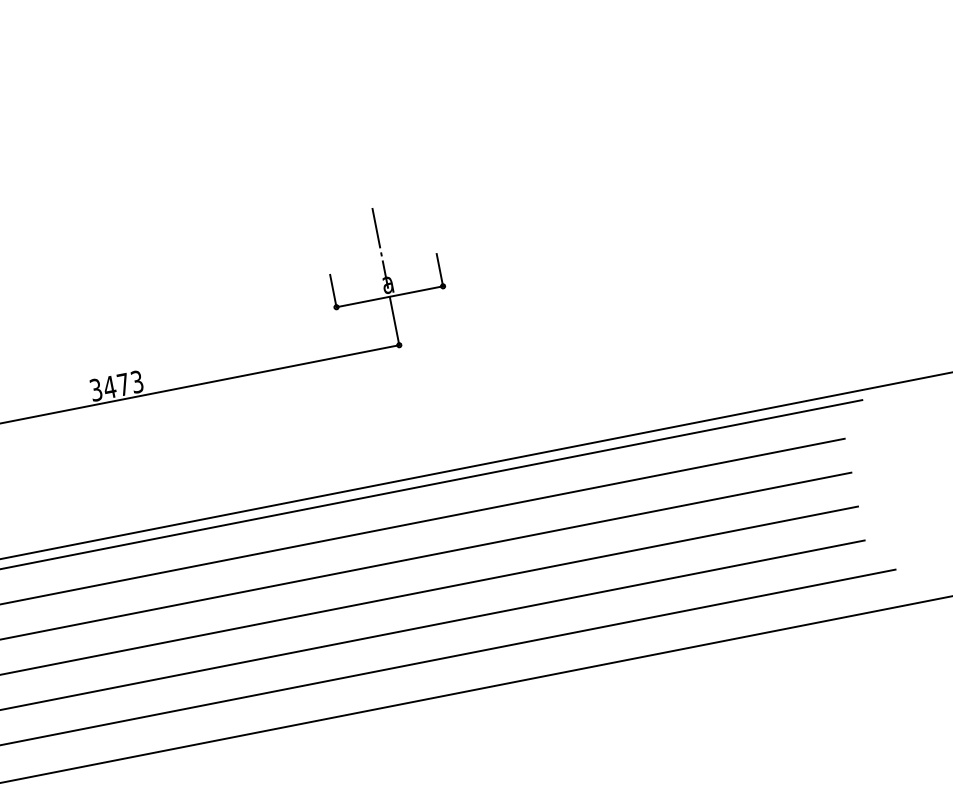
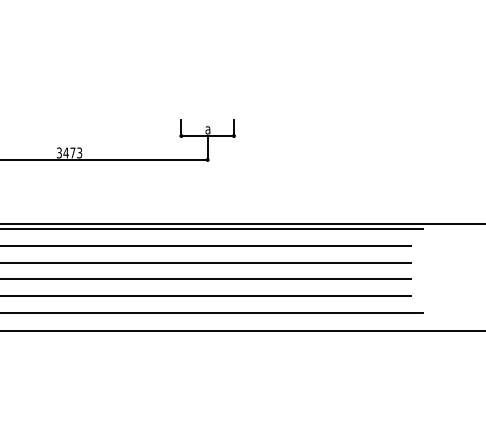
line: (380, 249) -> (207, 112), removed

